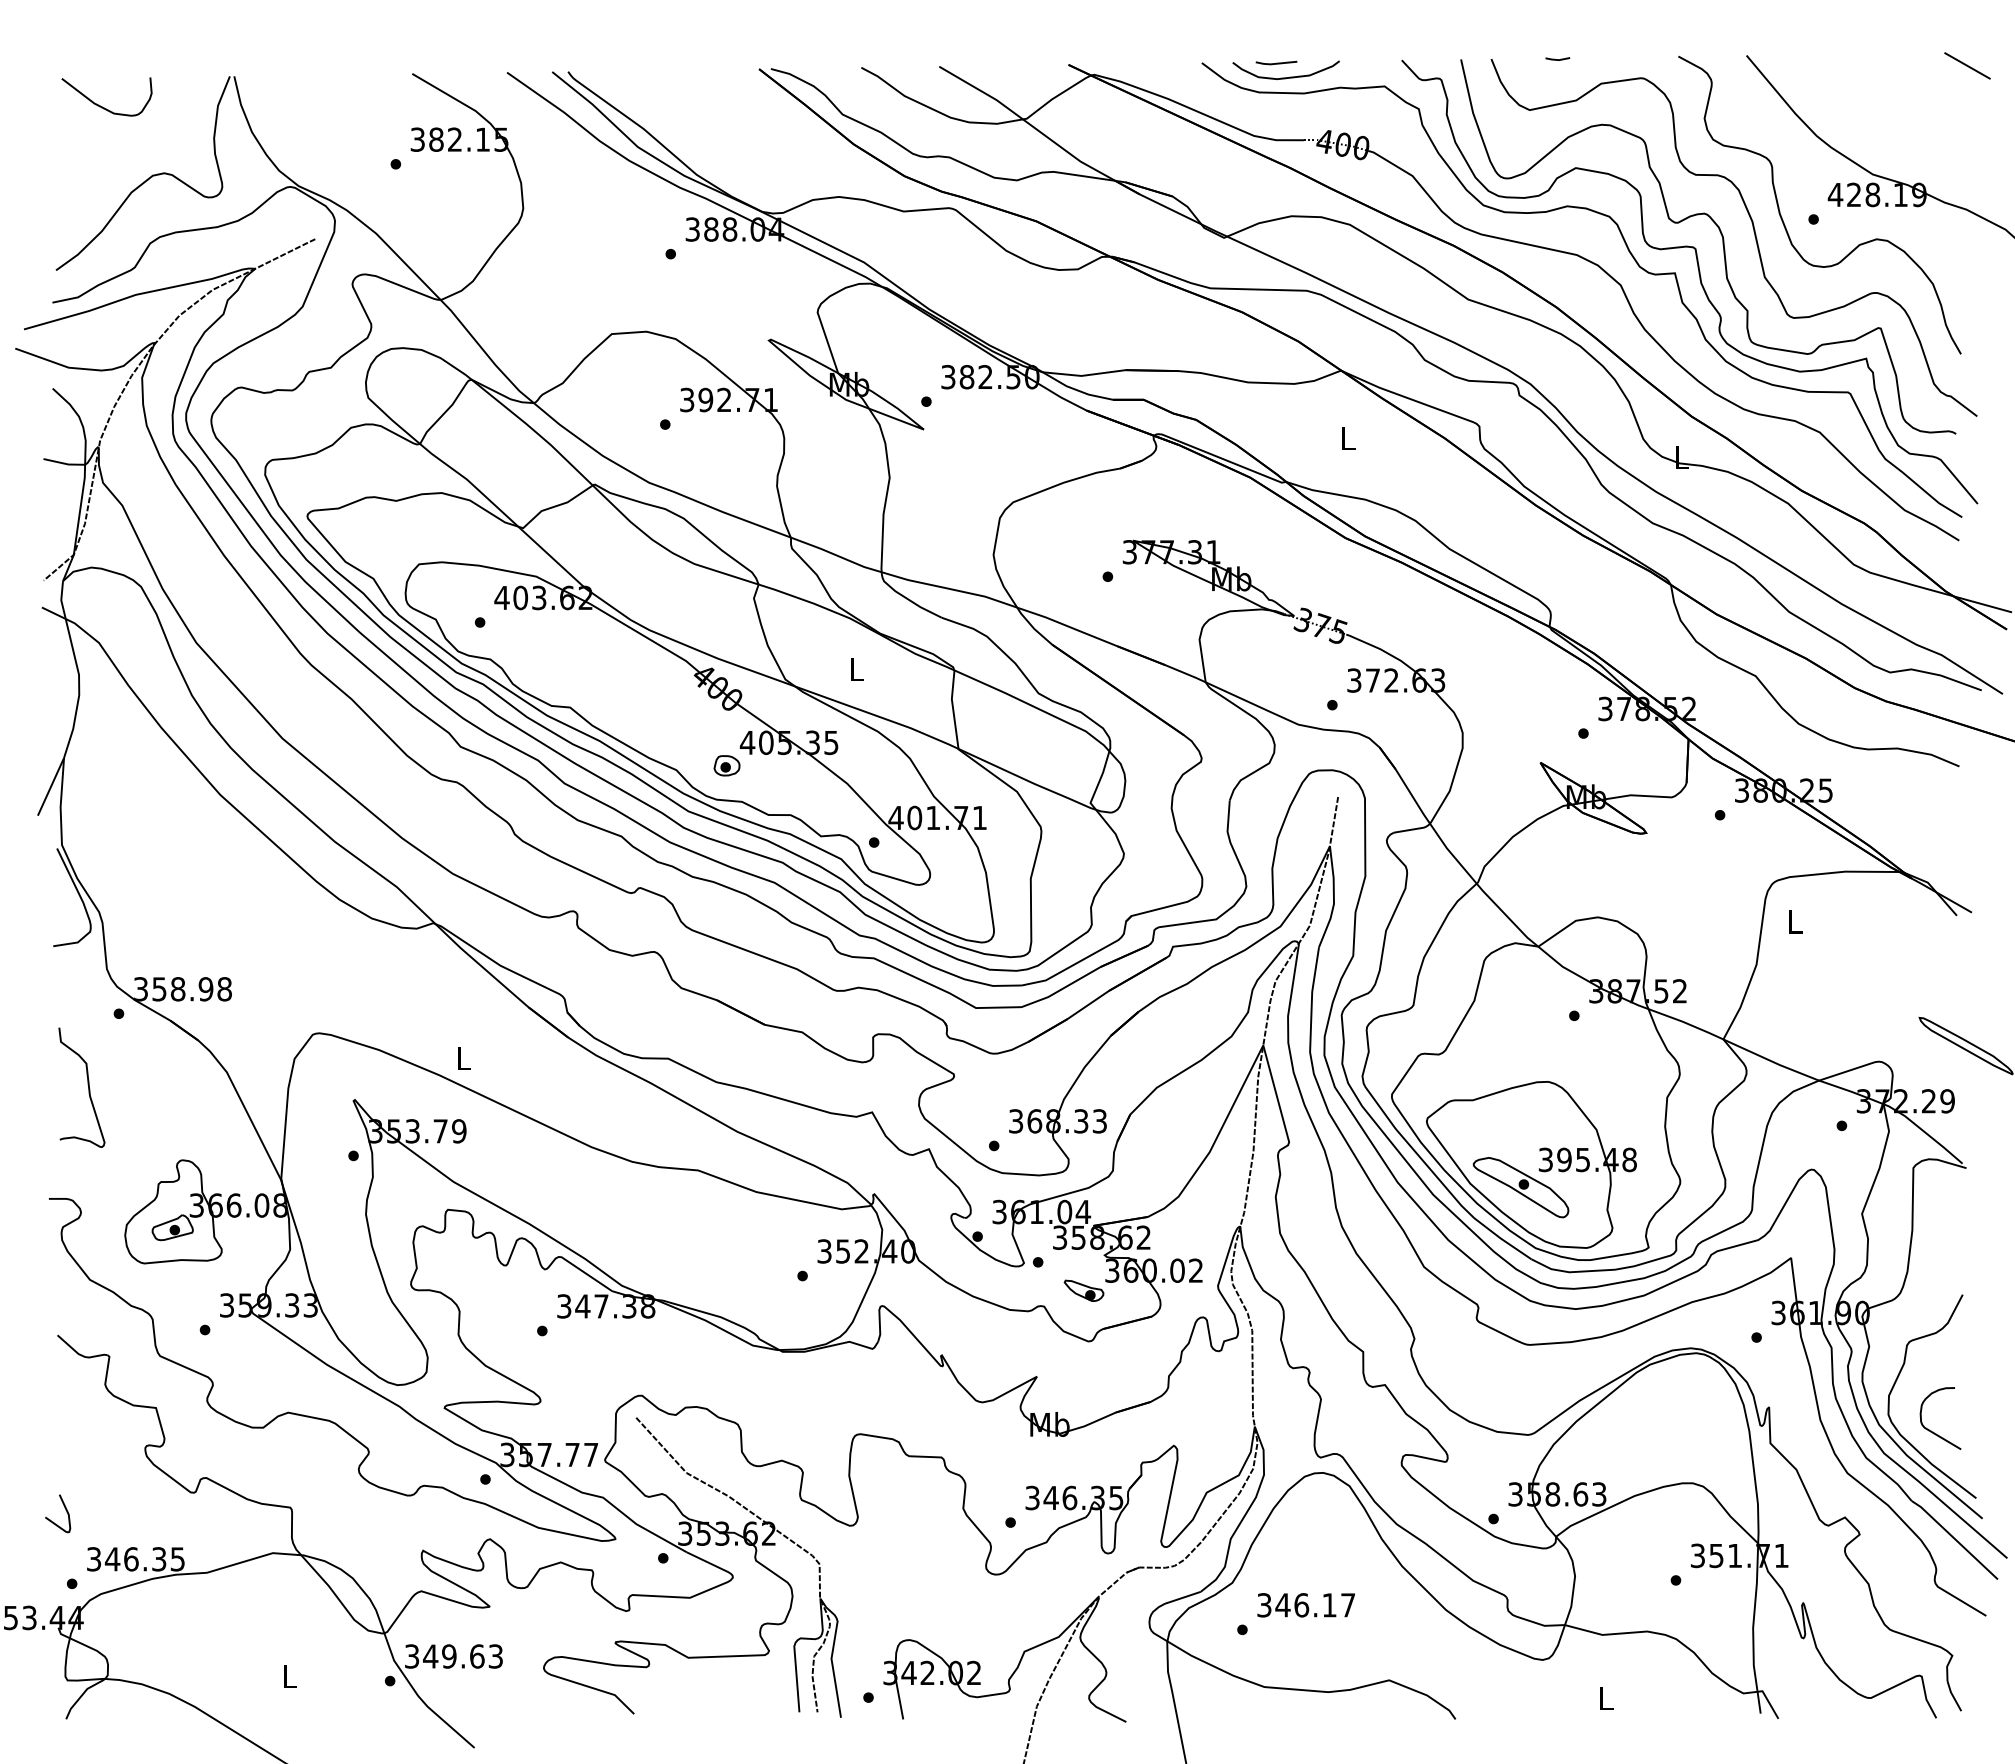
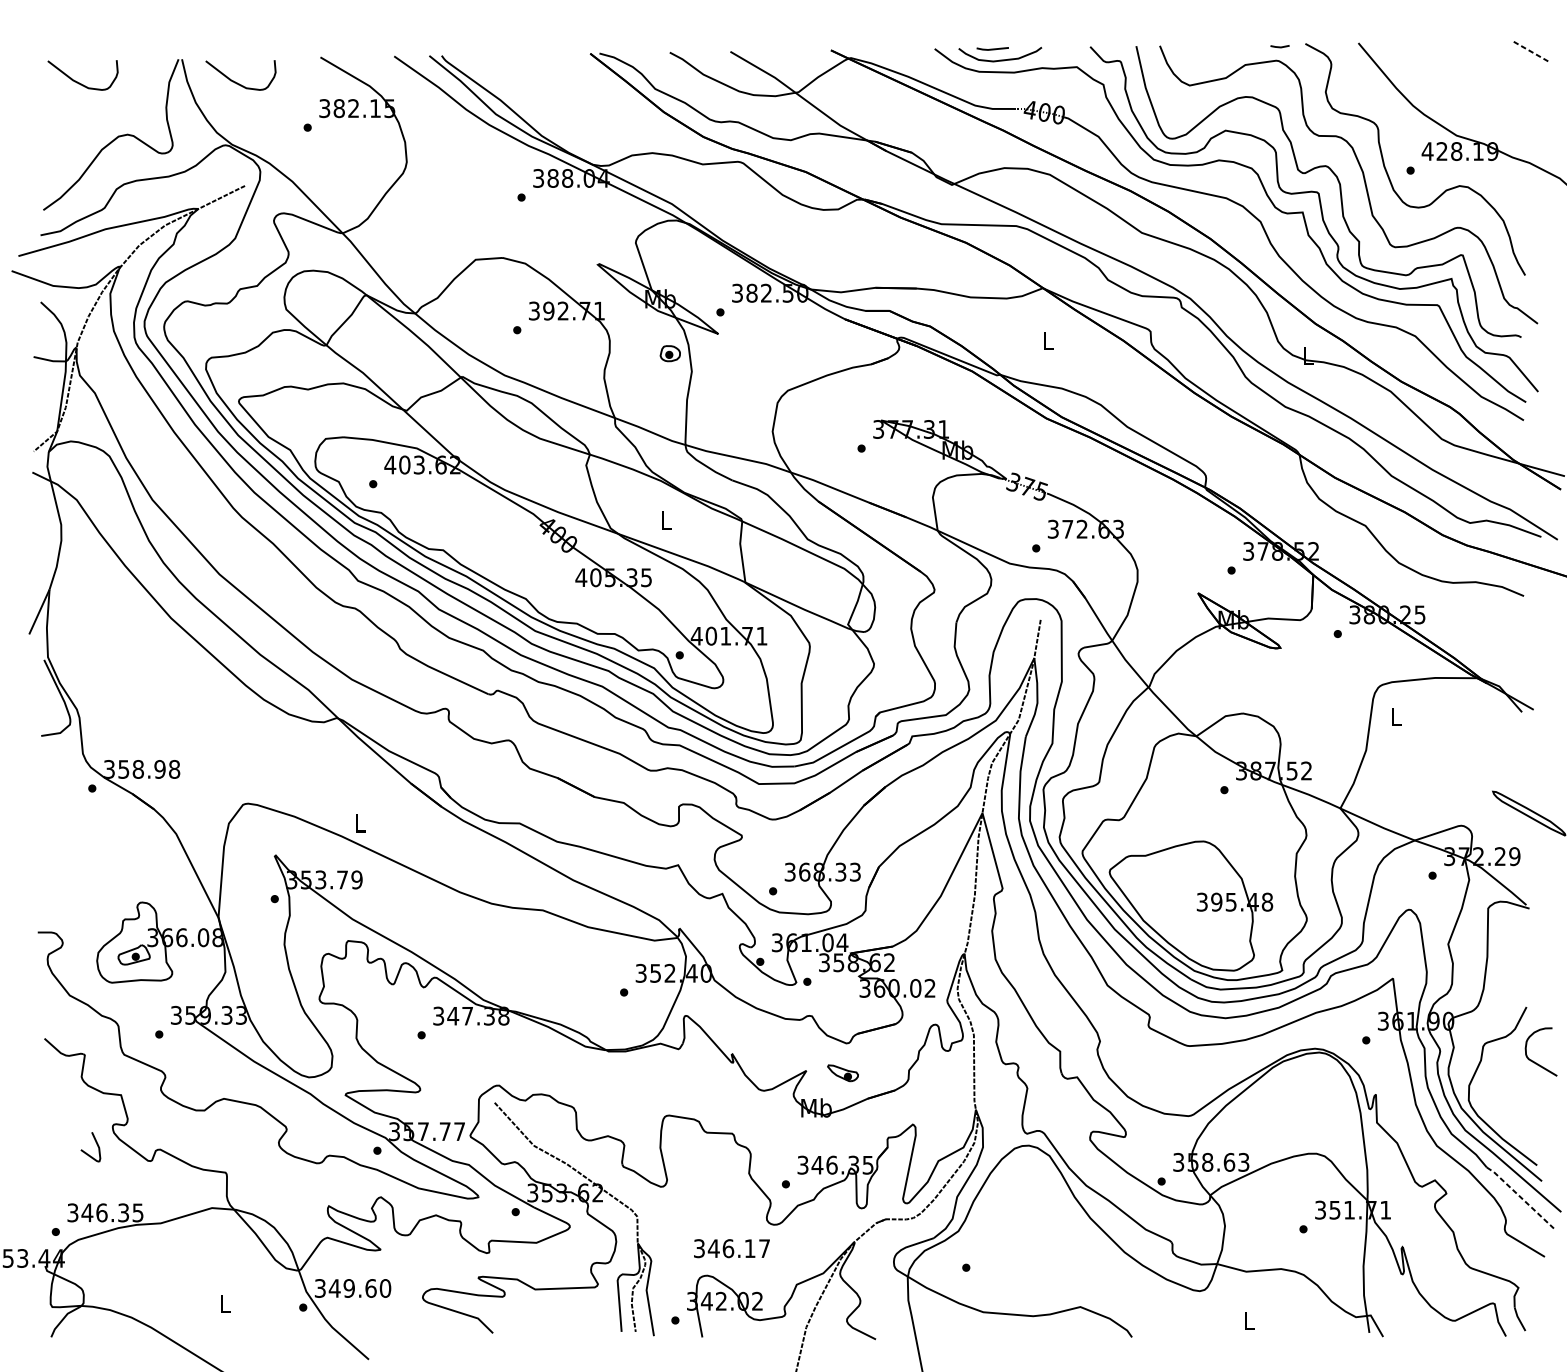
line: (1557, 59) -> (1279, 46), moved
line: (1967, 65) -> (1530, 50), solid -> dashed
curve: (305, 106) -> (237, 82), added
part: (726, 765) -> (669, 353), moved
curve: (87, 1085) -> (67, 844), removed
part: (1520, 1187) -> (1182, 923), removed
part: (1083, 1290) -> (842, 1073), moved
curve: (1933, 1431) -> (1535, 1062), moved
curve: (65, 1510) -> (96, 1144), moved
line: (1955, 1539) -> (1520, 1197), solid -> dashed
text: (1305, 1605) -> (731, 1248), moved
text: (495, 1656) -> (385, 1288), 349.63 -> 349.60

